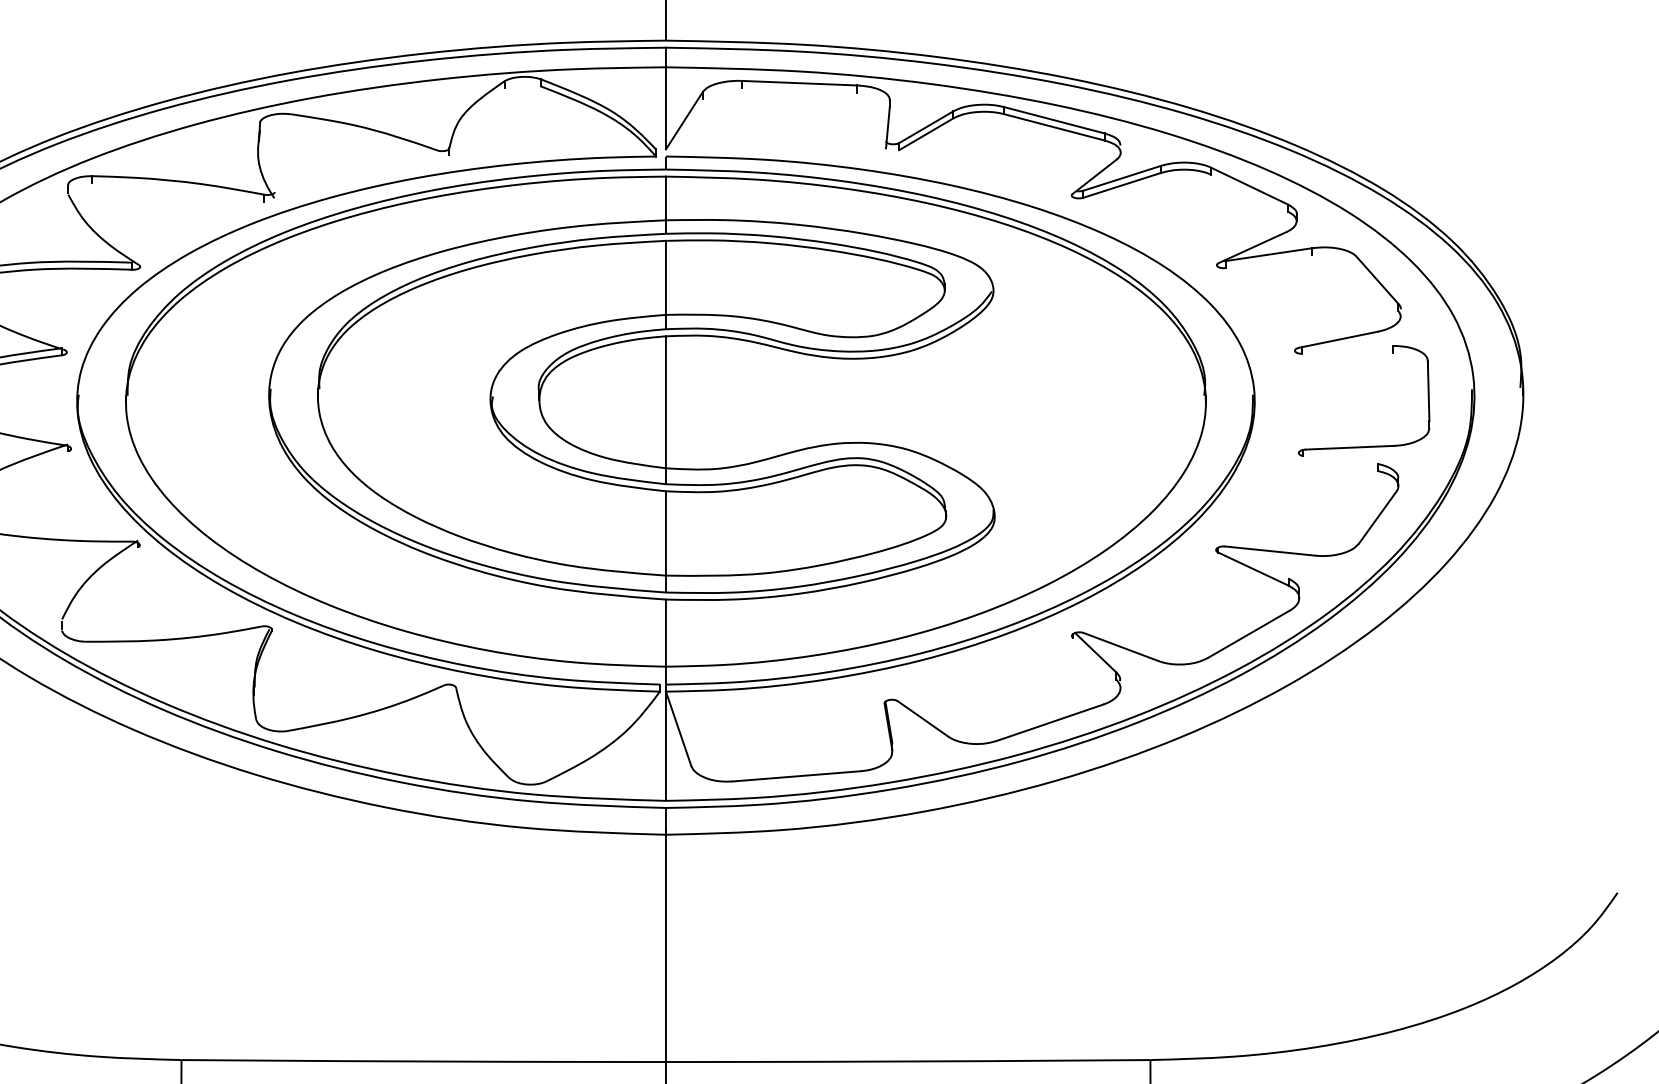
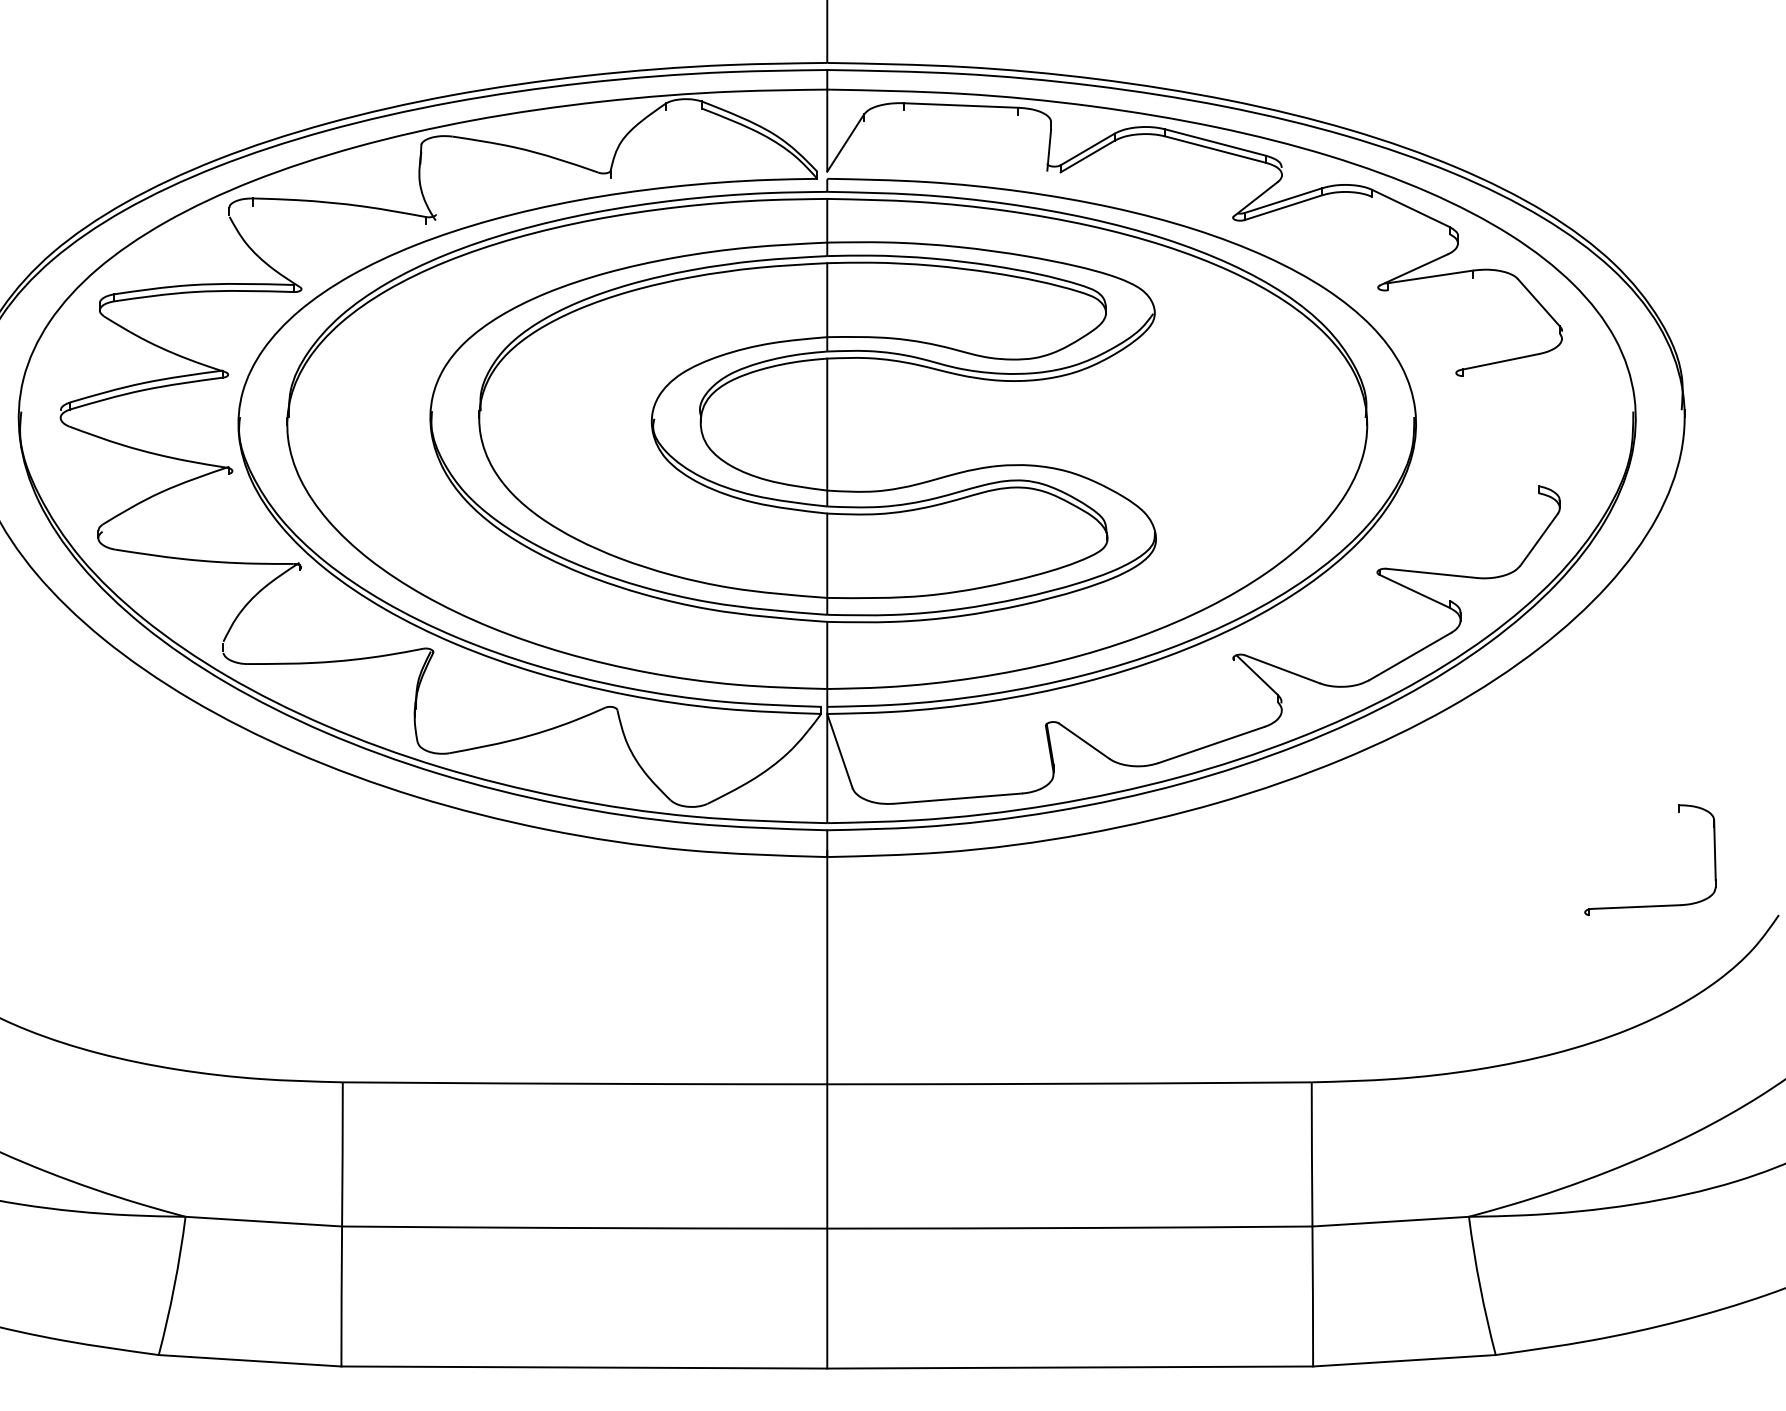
part: (1364, 446) -> (1650, 905), moved

